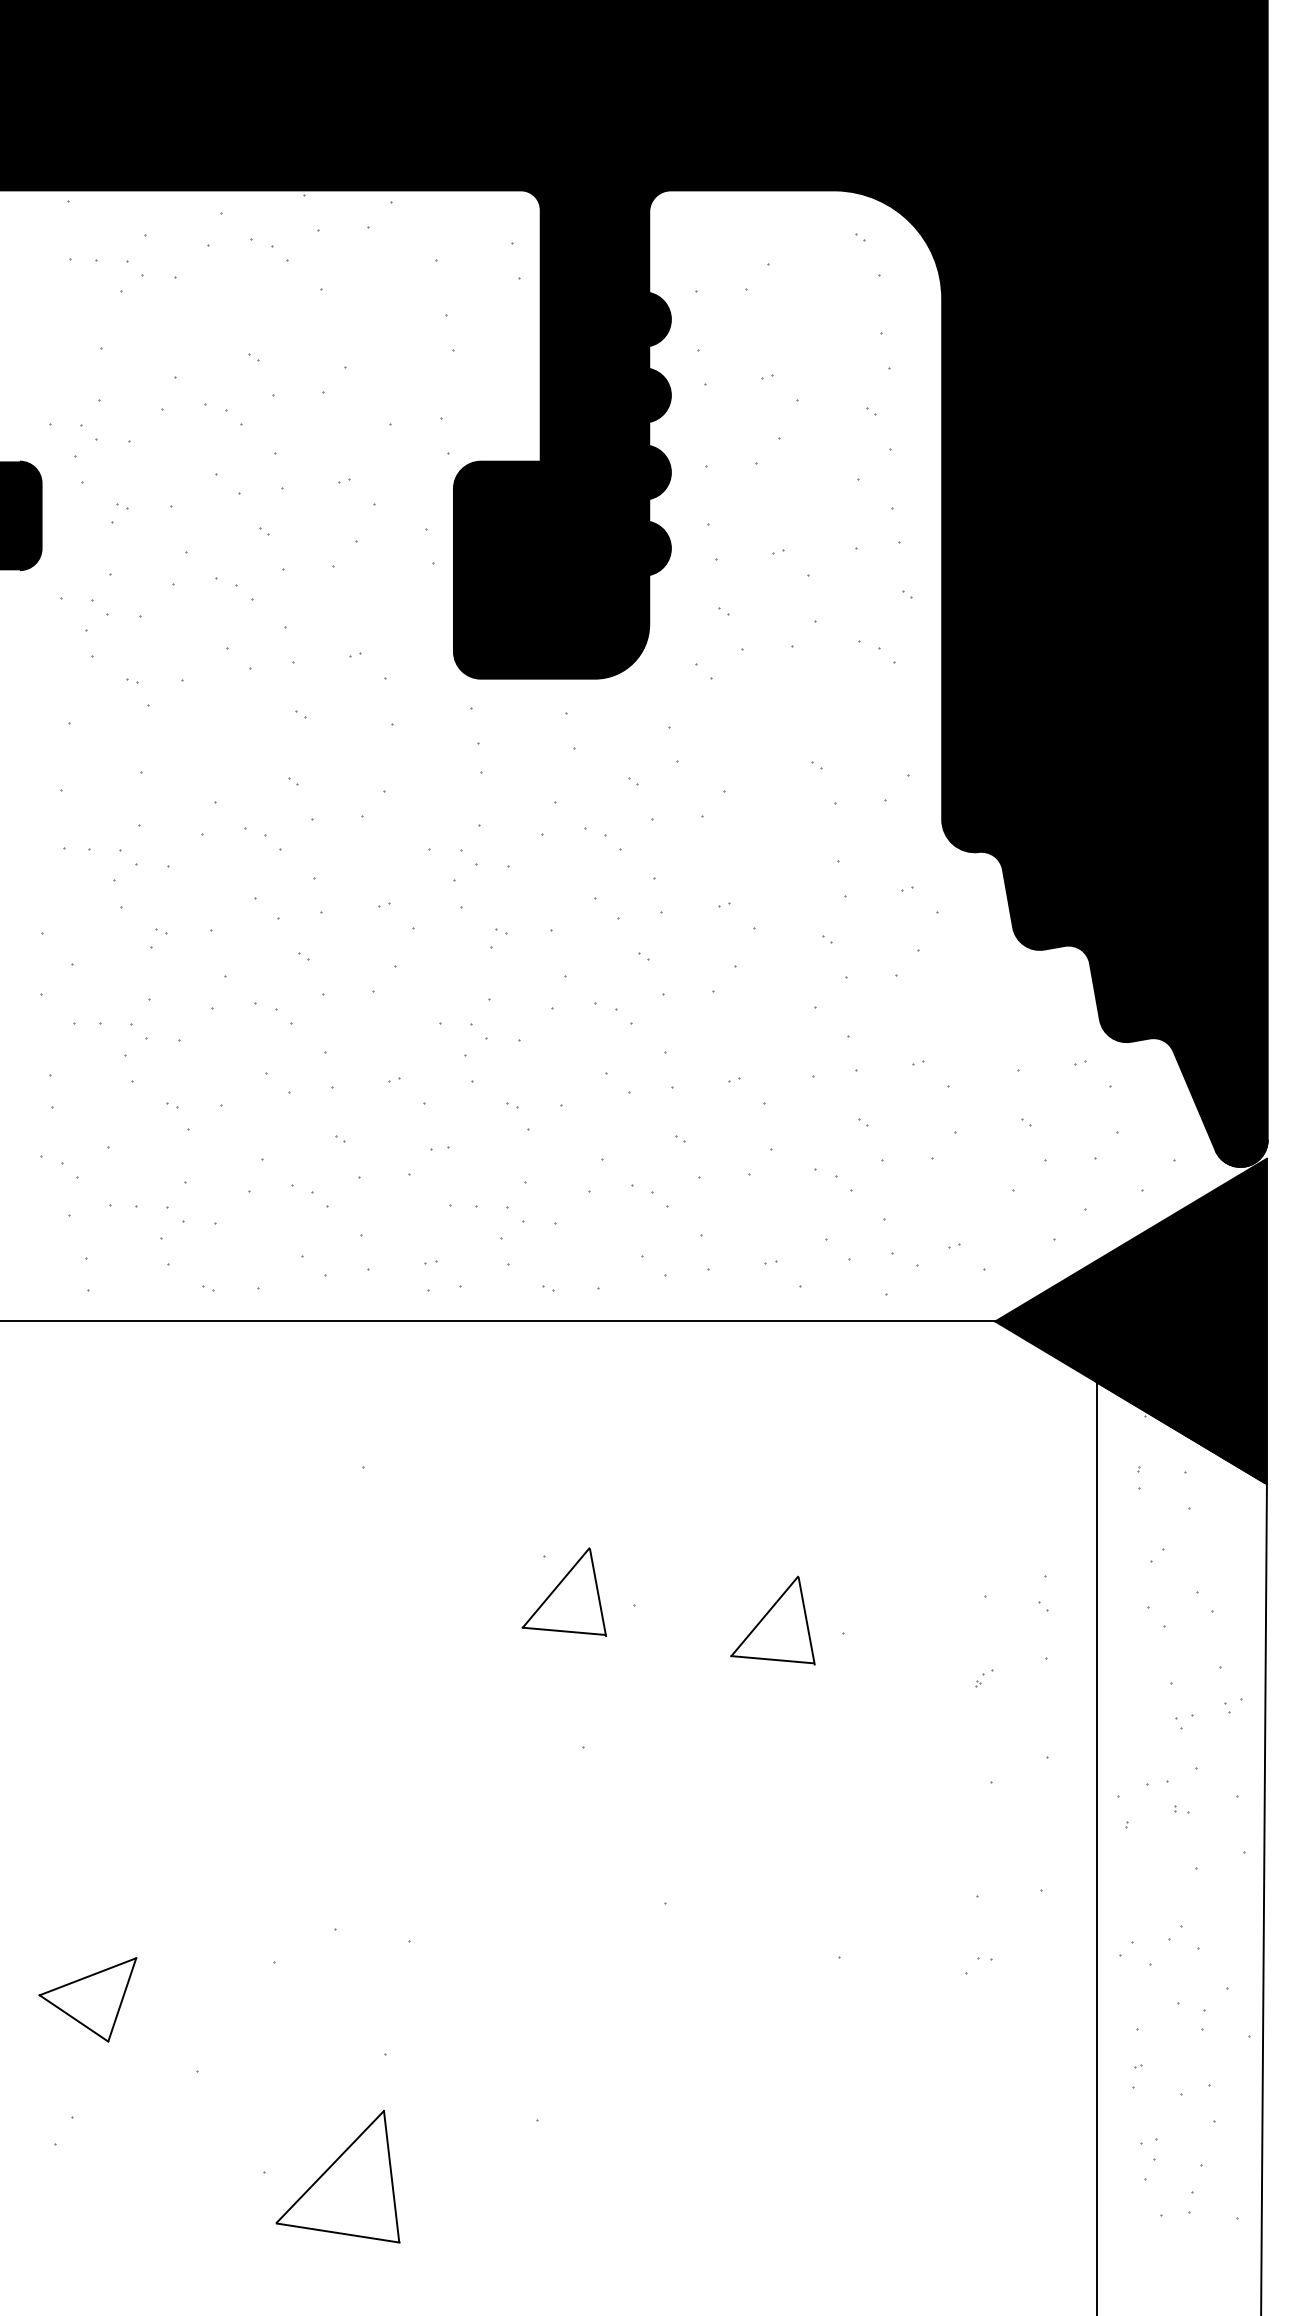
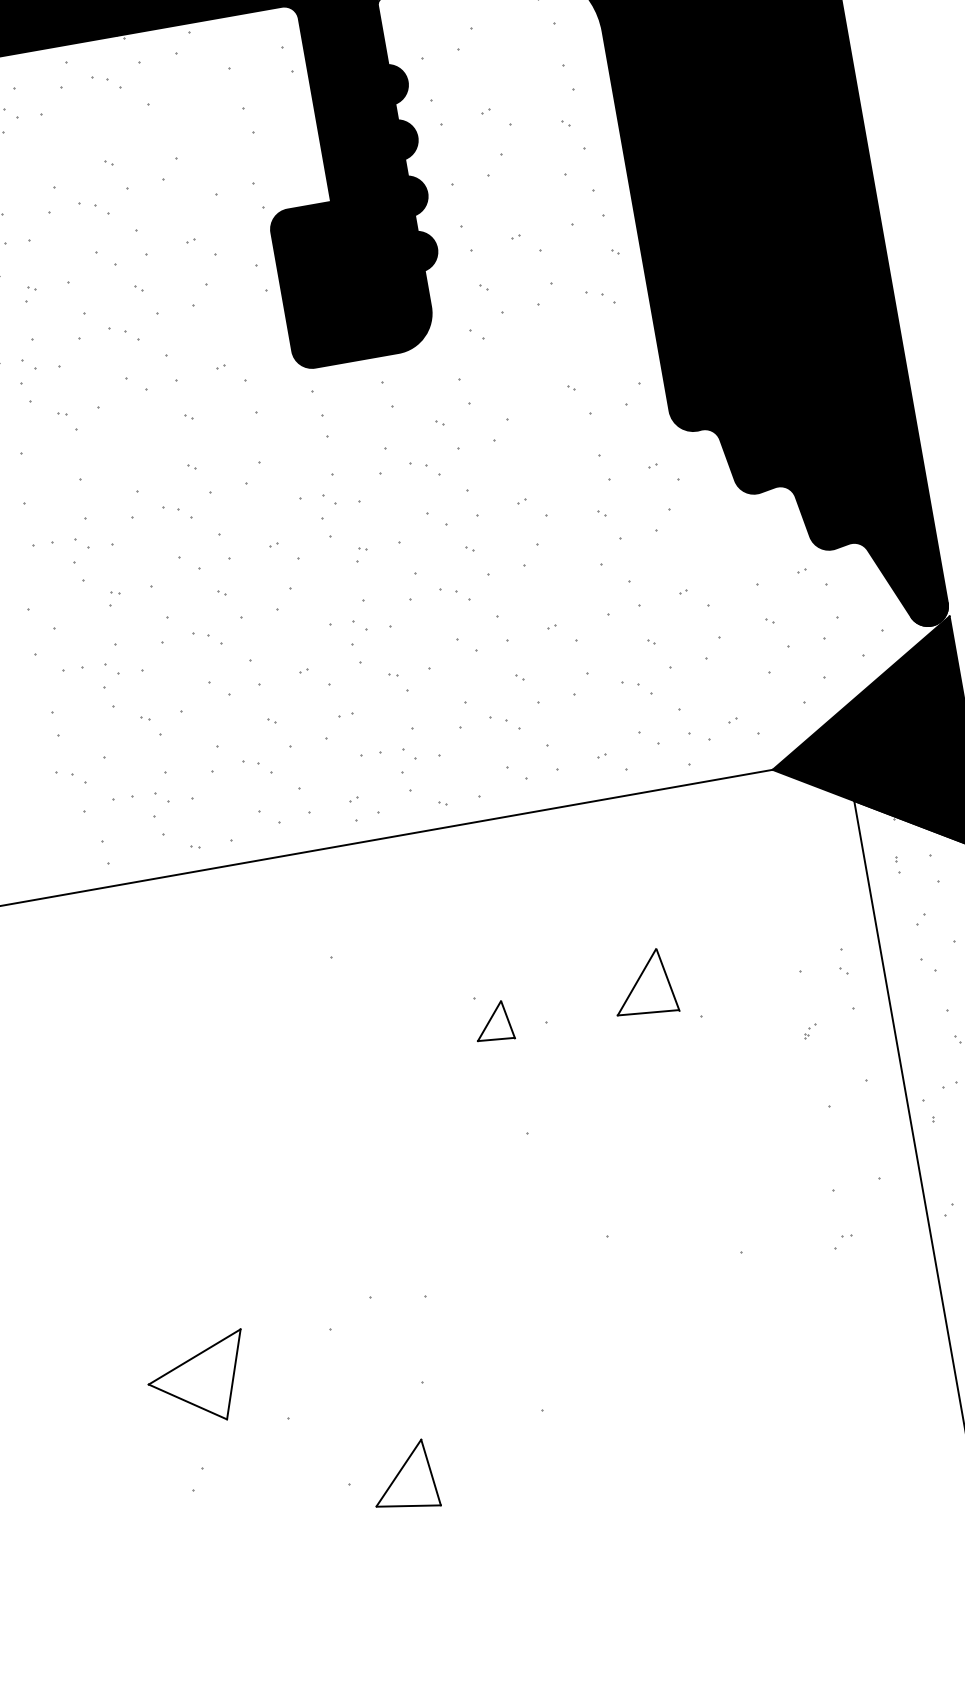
part: (563, 1591) -> (492, 1022), size x0.6
part: (772, 1620) -> (643, 984), moved
part: (87, 1999) -> (198, 1380), size x1.4
part: (337, 2176) -> (403, 1477), size x0.7

